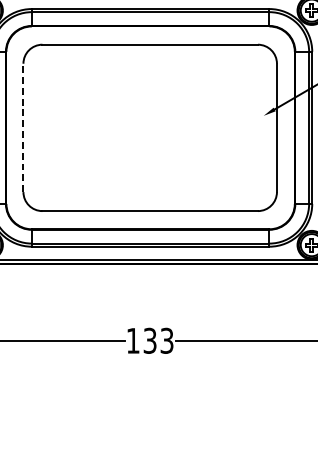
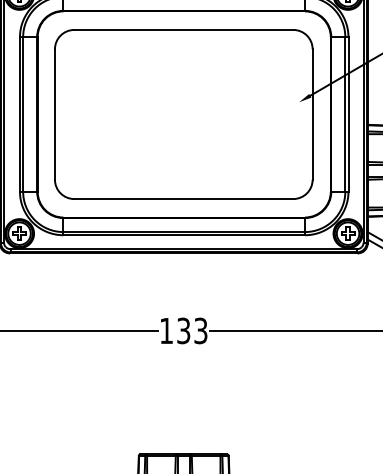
line: (22, 127) -> (54, 114), dashed -> solid

